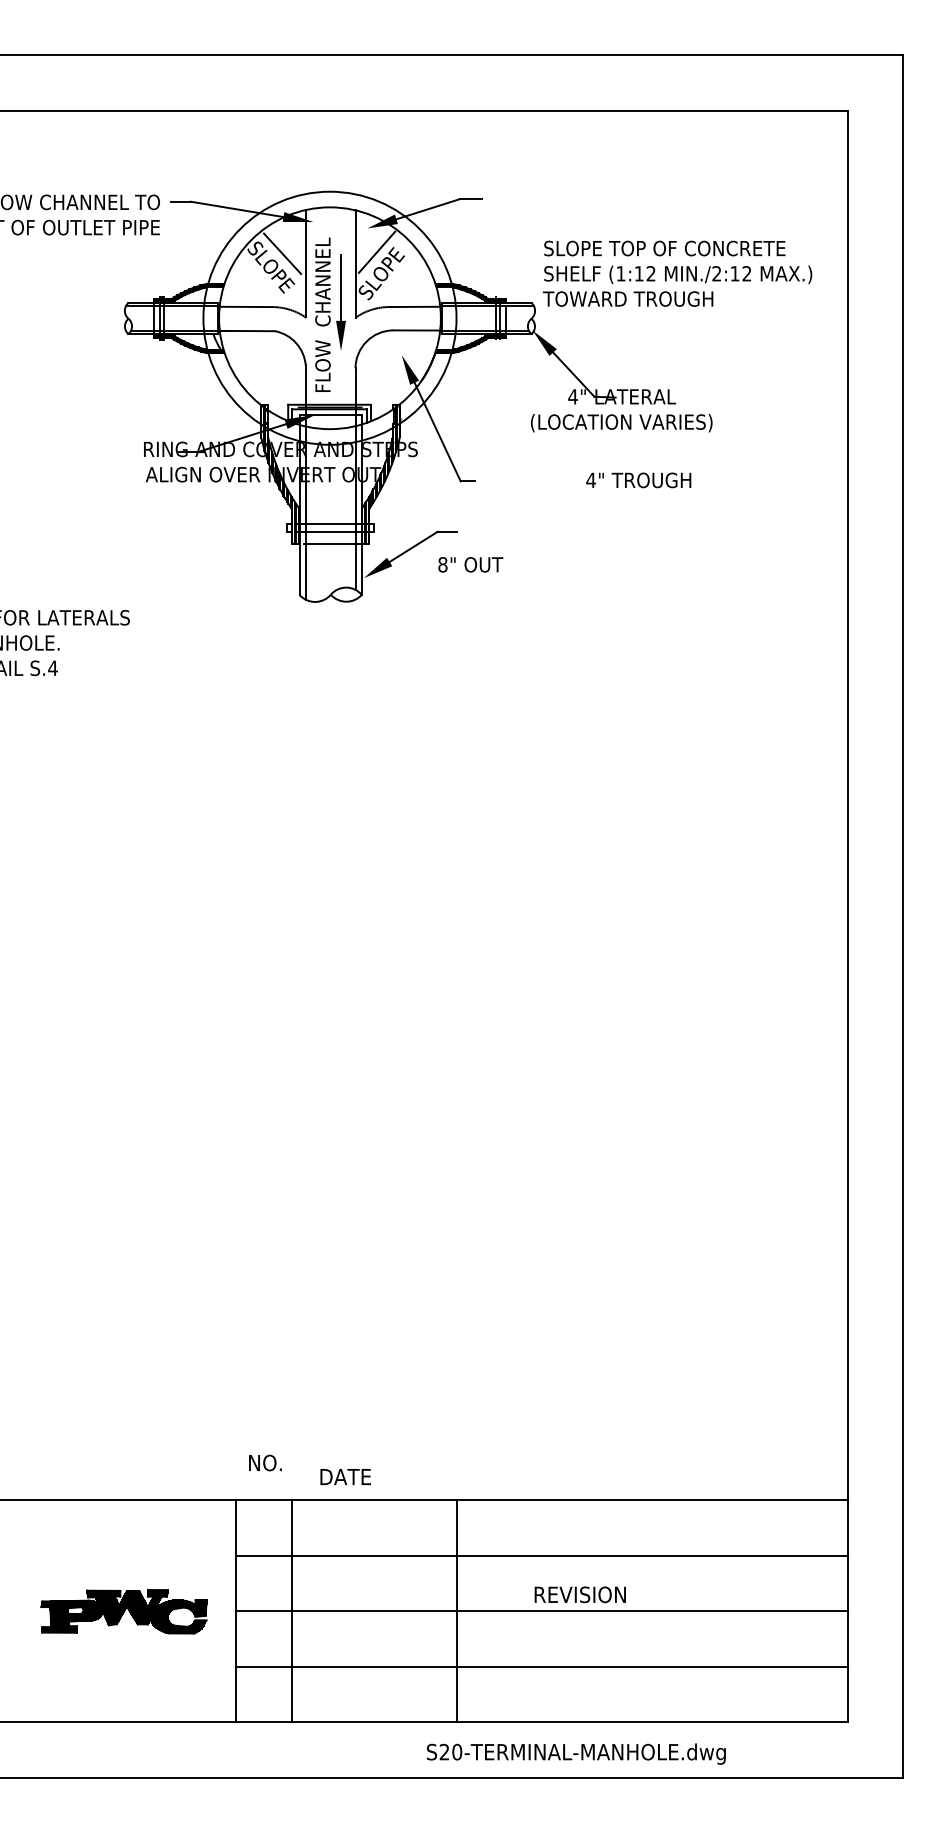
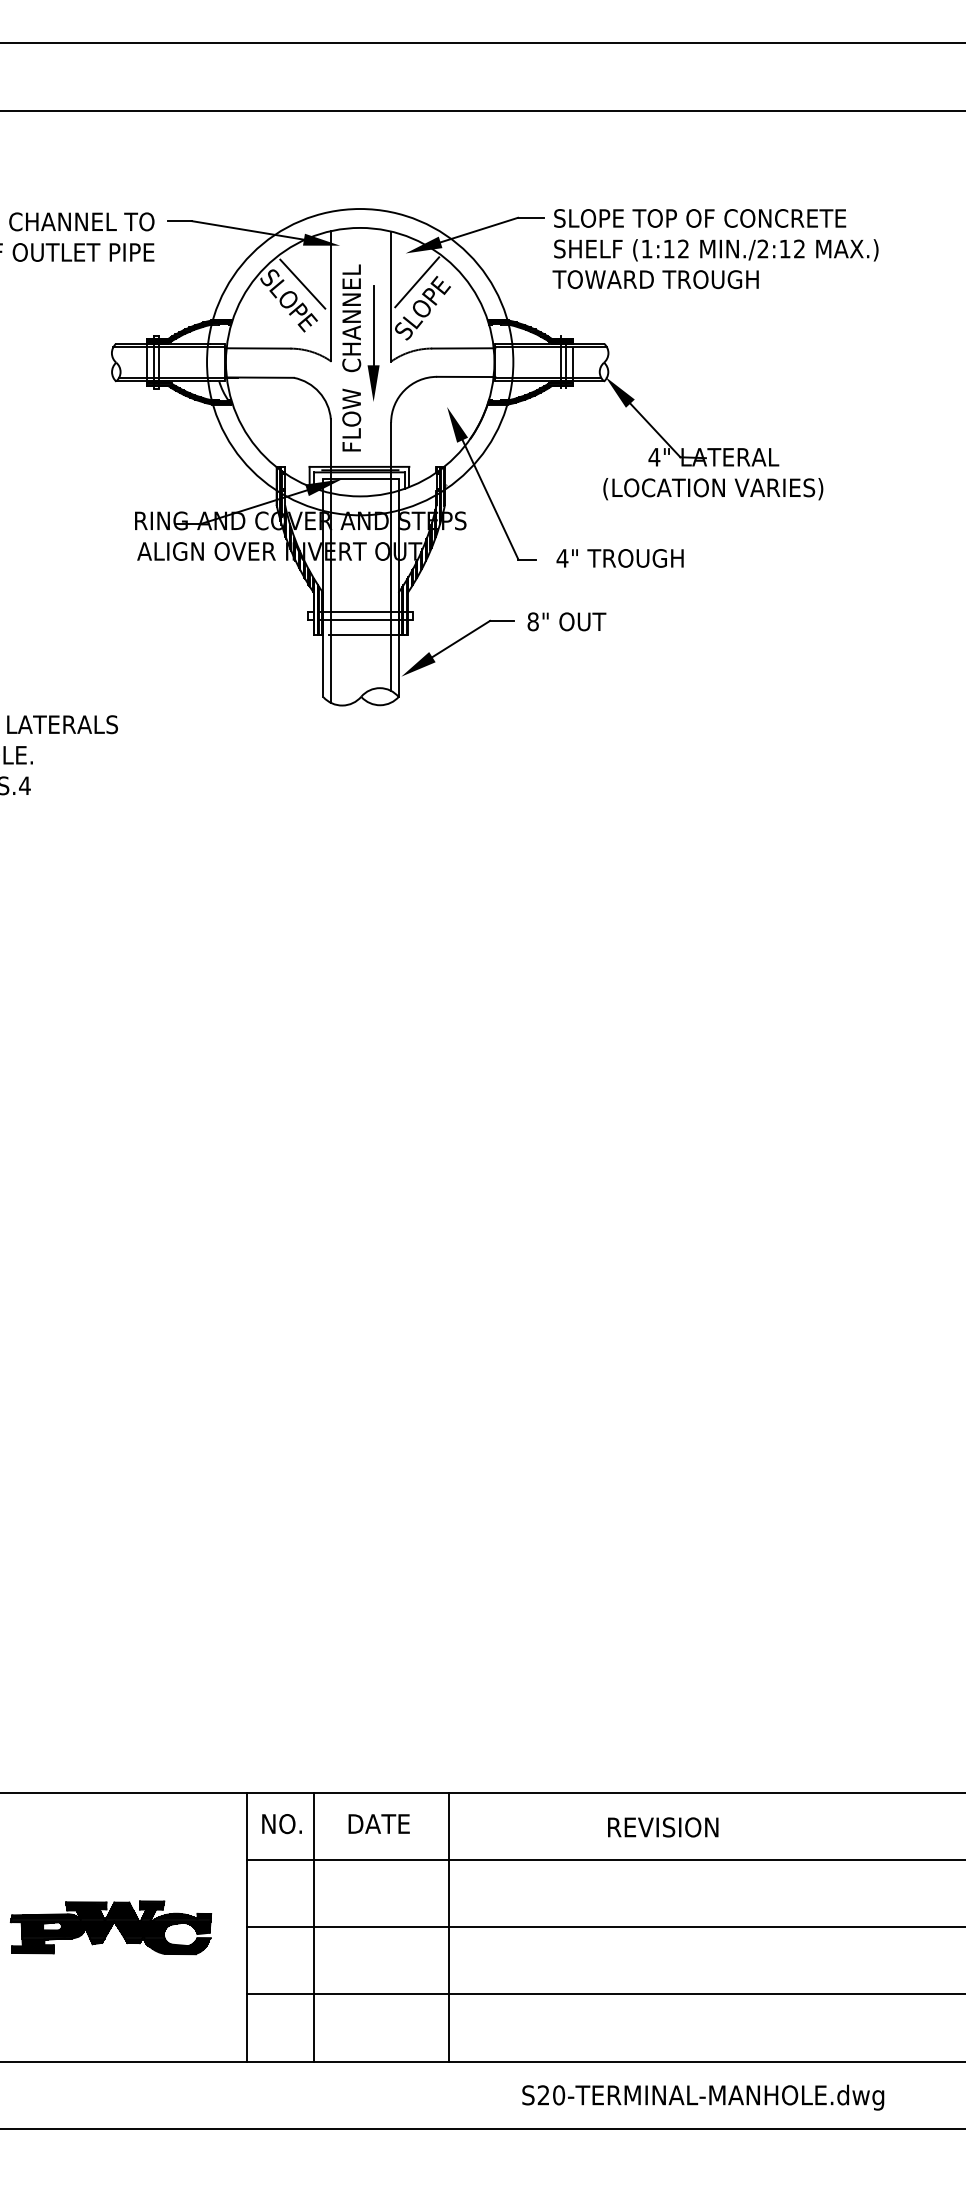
text: (677, 273) -> (715, 248), moved
text: (638, 480) -> (619, 558), moved
text: (470, 564) -> (566, 621), moved
text: (265, 1462) -> (282, 1823), moved
text: (345, 1476) -> (378, 1823), moved
text: (579, 1594) -> (662, 1827), moved
line: (457, 1611) -> (449, 1927), moved
text: (576, 1753) -> (703, 2096), moved

